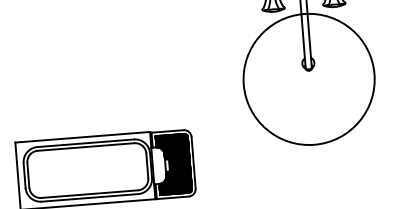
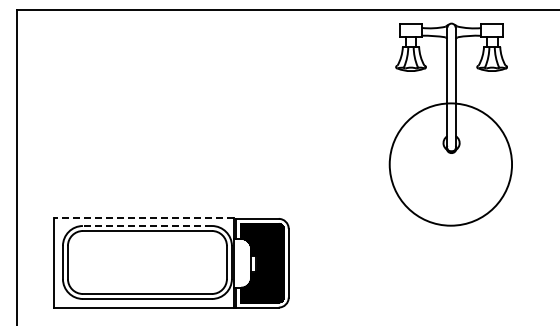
circle: (308, 79) -> (450, 164), size x0.7
line: (82, 137) -> (143, 217), solid -> dashed
line: (85, 143) -> (147, 226), solid -> dashed

